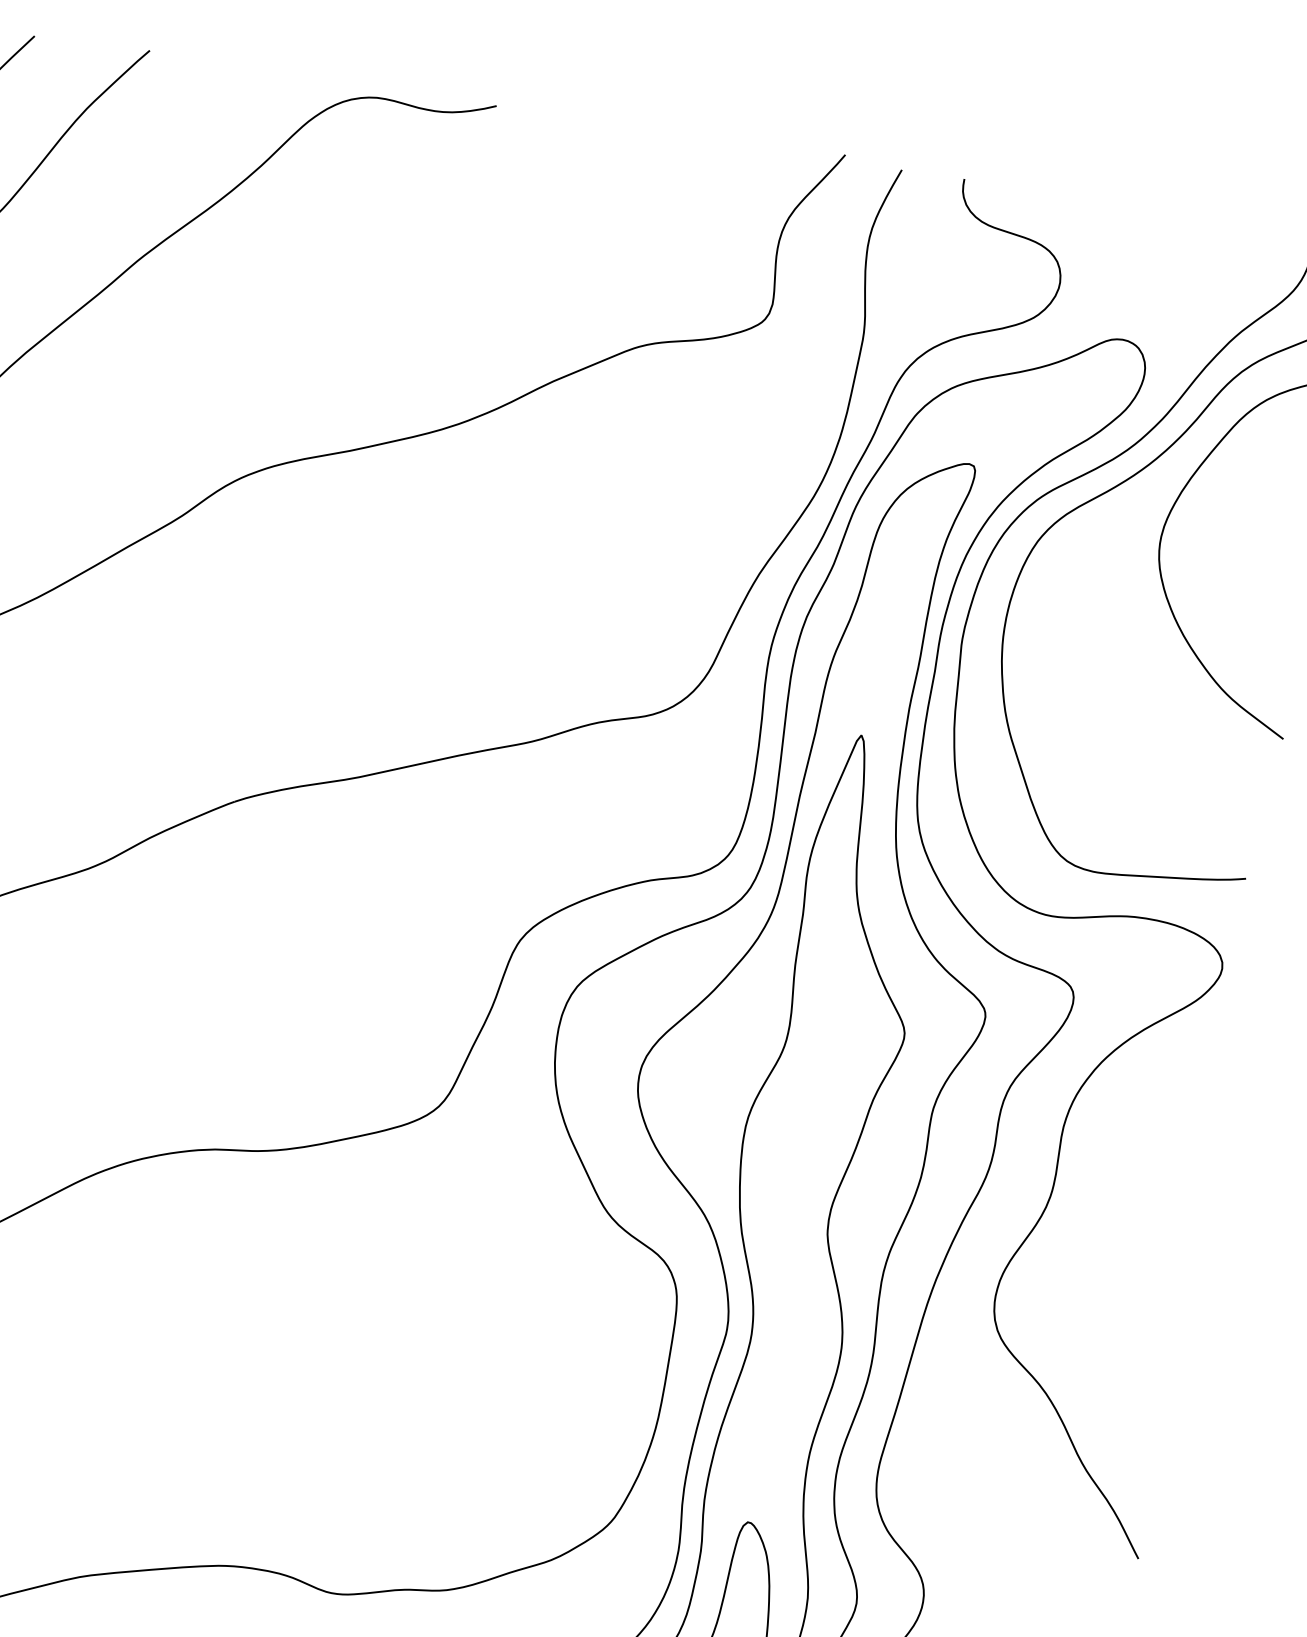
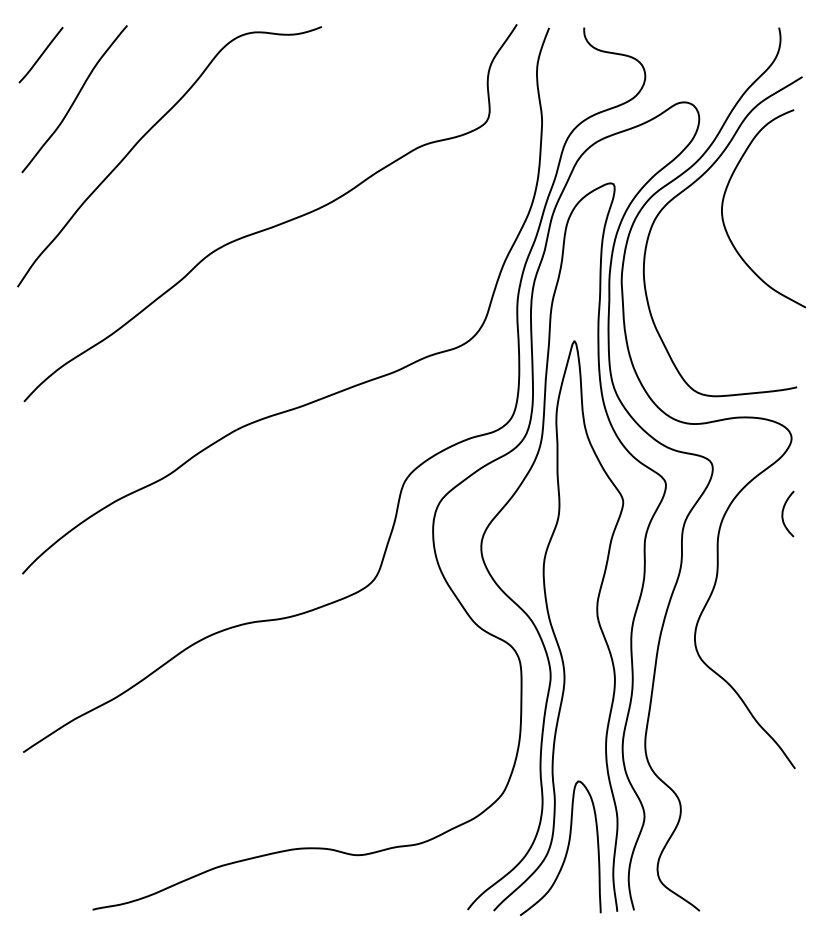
curve: (1187, 1100) -> (783, 513), added

